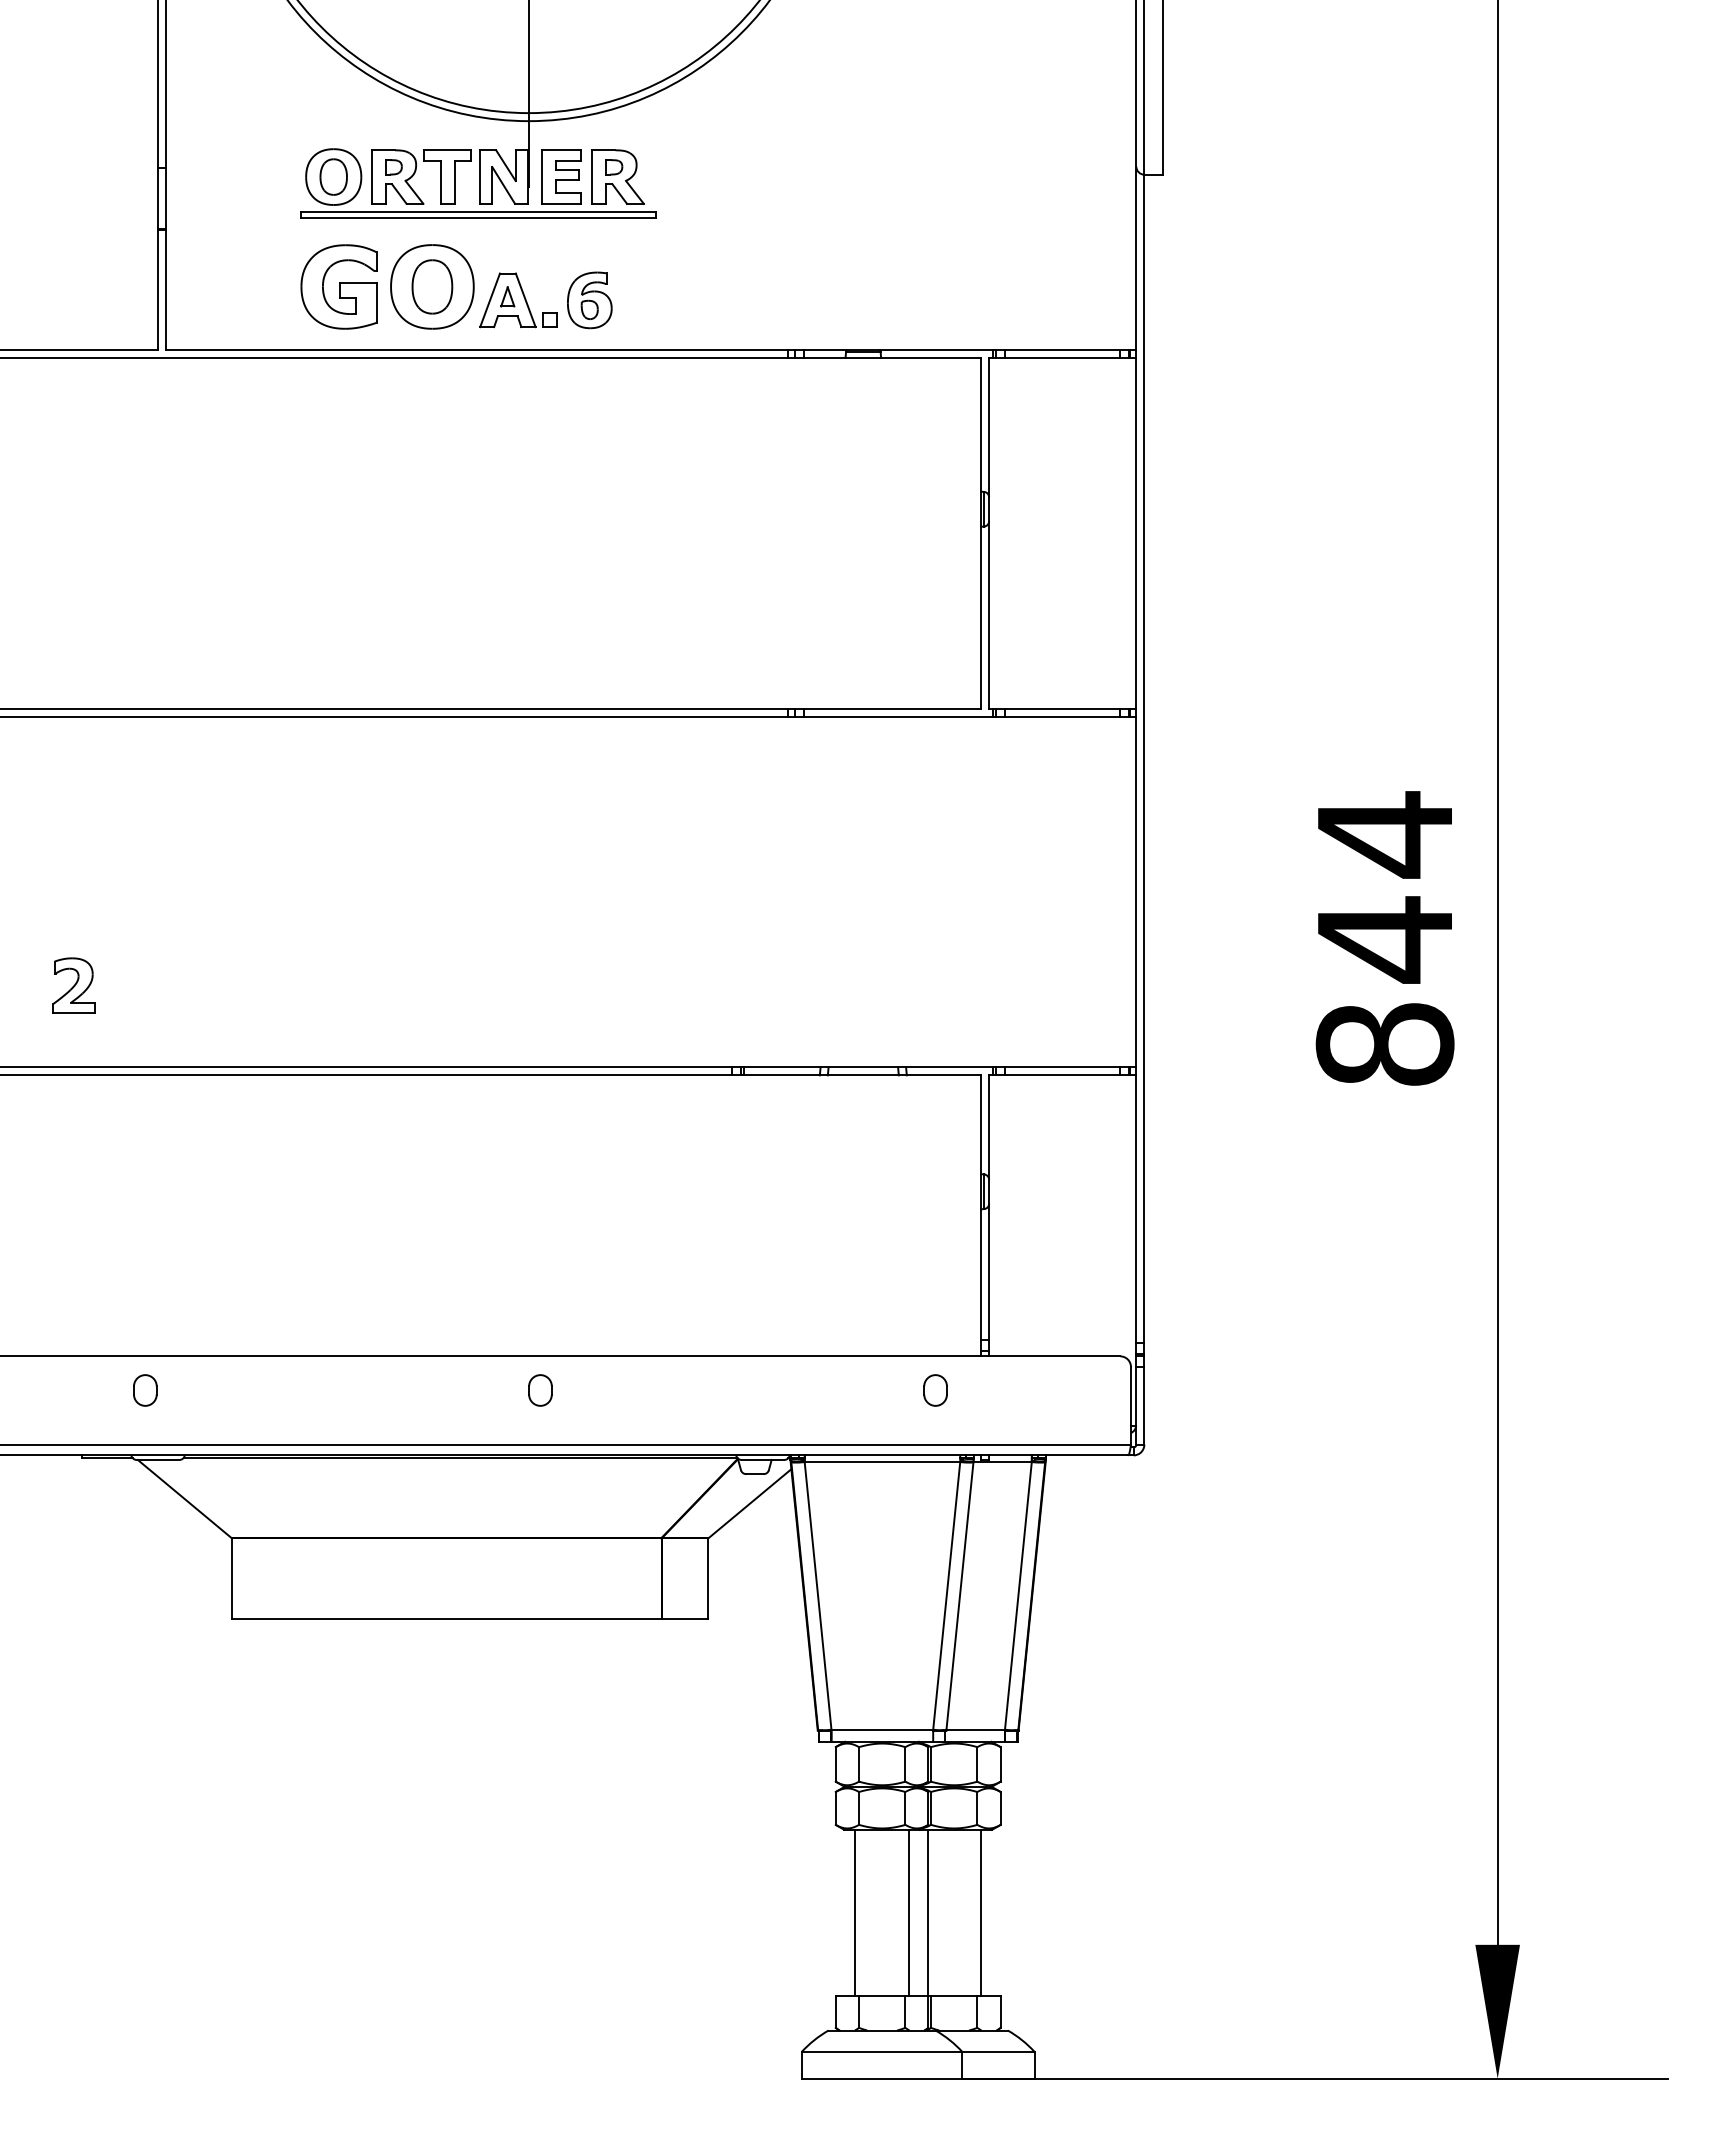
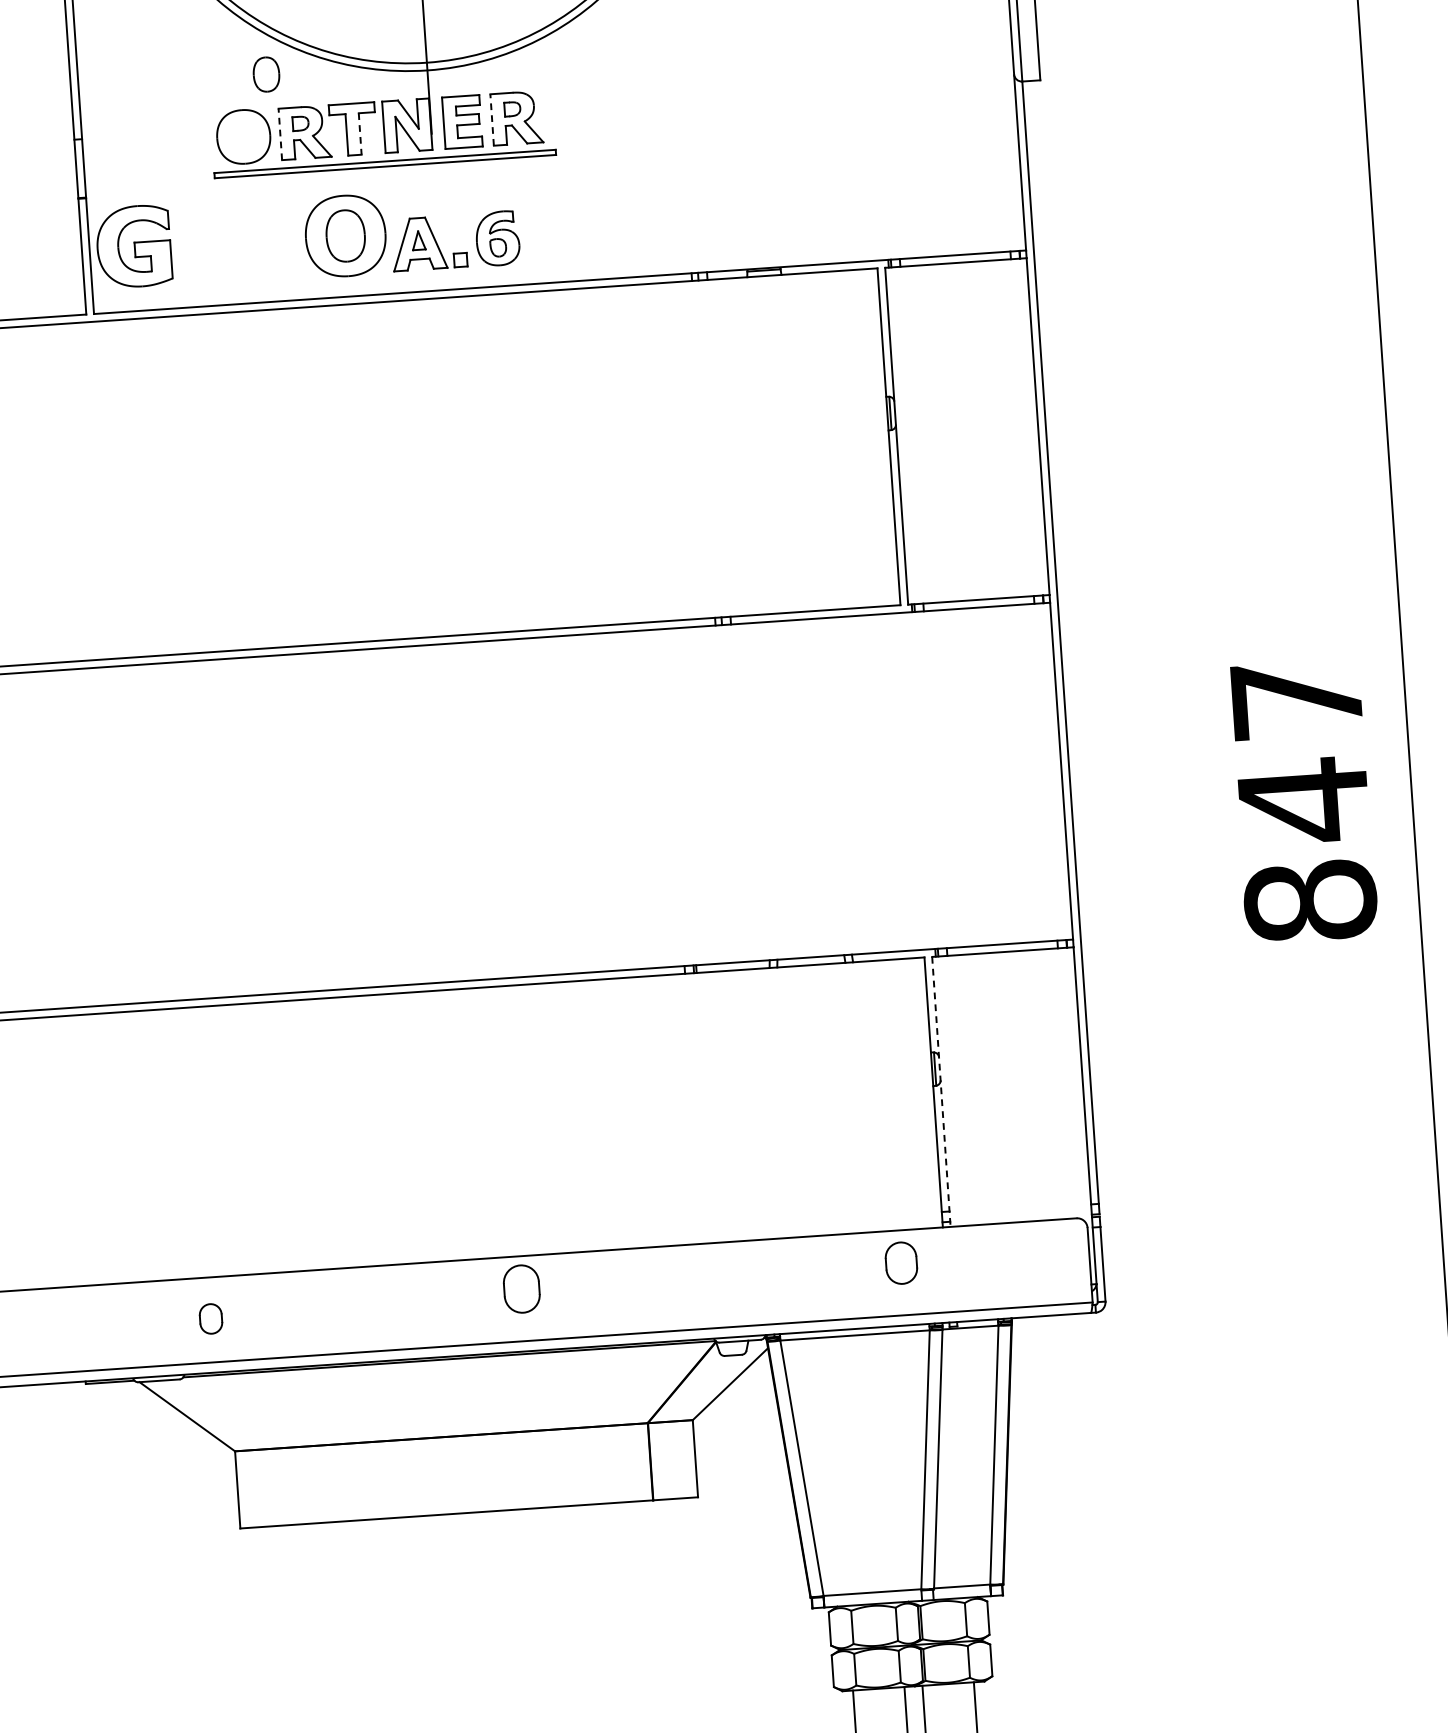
part: (333, 176) -> (266, 74), moved
line: (371, 177) -> (280, 134), solid -> dashed
line: (592, 177) -> (492, 120), solid -> dashed
line: (454, 182) -> (360, 134), solid -> dashed
part: (338, 286) -> (133, 246), moved
text: (1384, 834) -> (1296, 699), 844 -> 847
part: (73, 985) -> (46, 930), removed
line: (989, 1215) -> (941, 1091), solid -> dashed
part: (145, 1390) -> (211, 1318), moved
part: (540, 1390) -> (521, 1289), size x1.6
part: (935, 1390) -> (901, 1263), size x1.4

